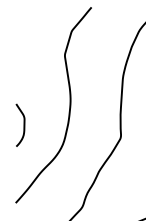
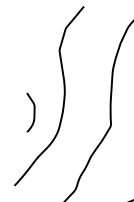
curve: (23, 125) -> (33, 112), moved

